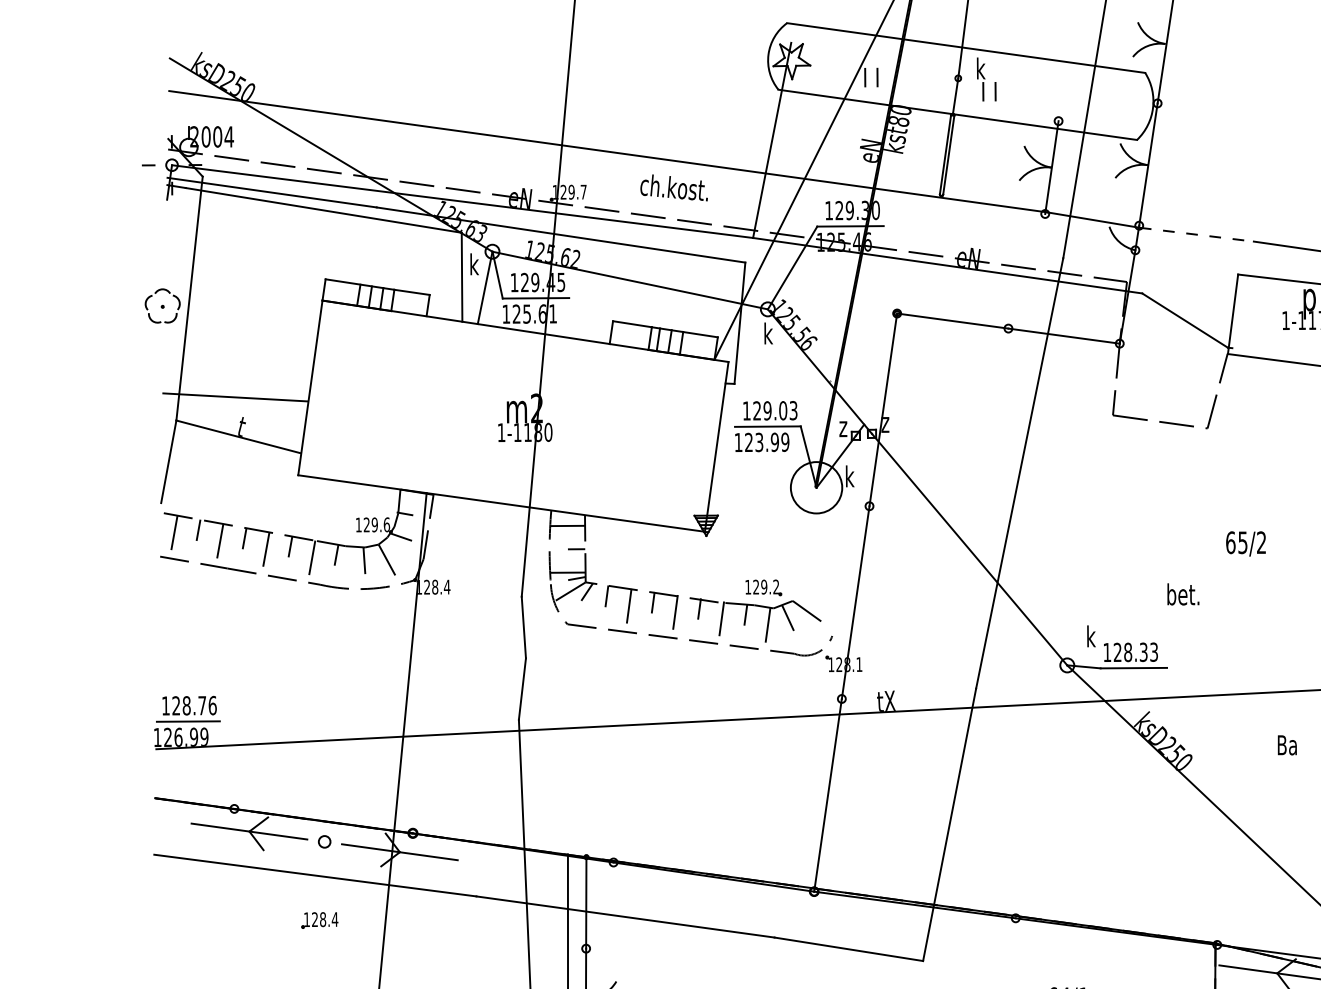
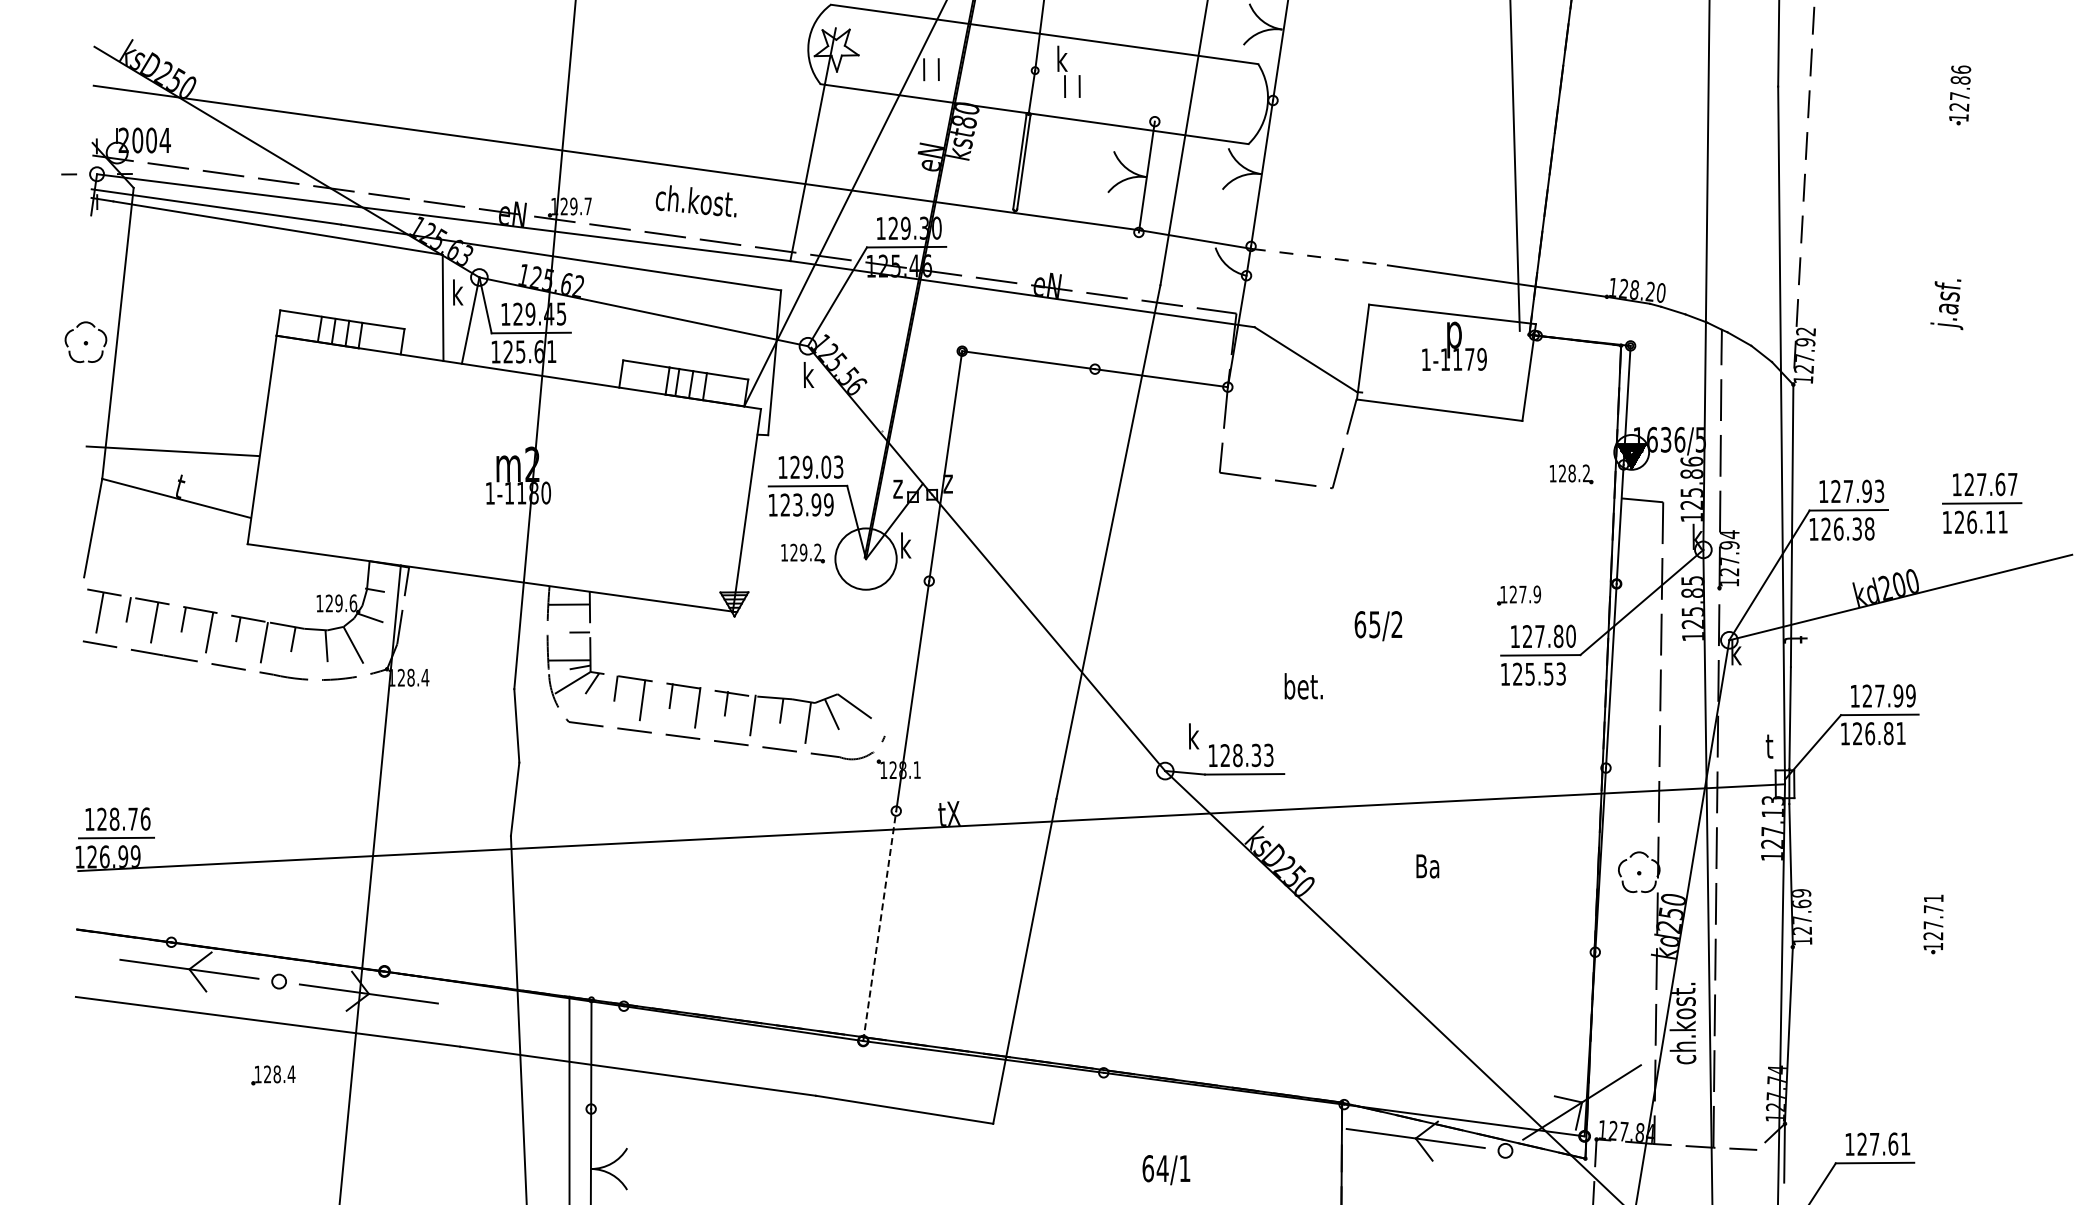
part: (763, 587) -> (802, 553), moved
line: (827, 794) -> (879, 925), solid -> dashed

